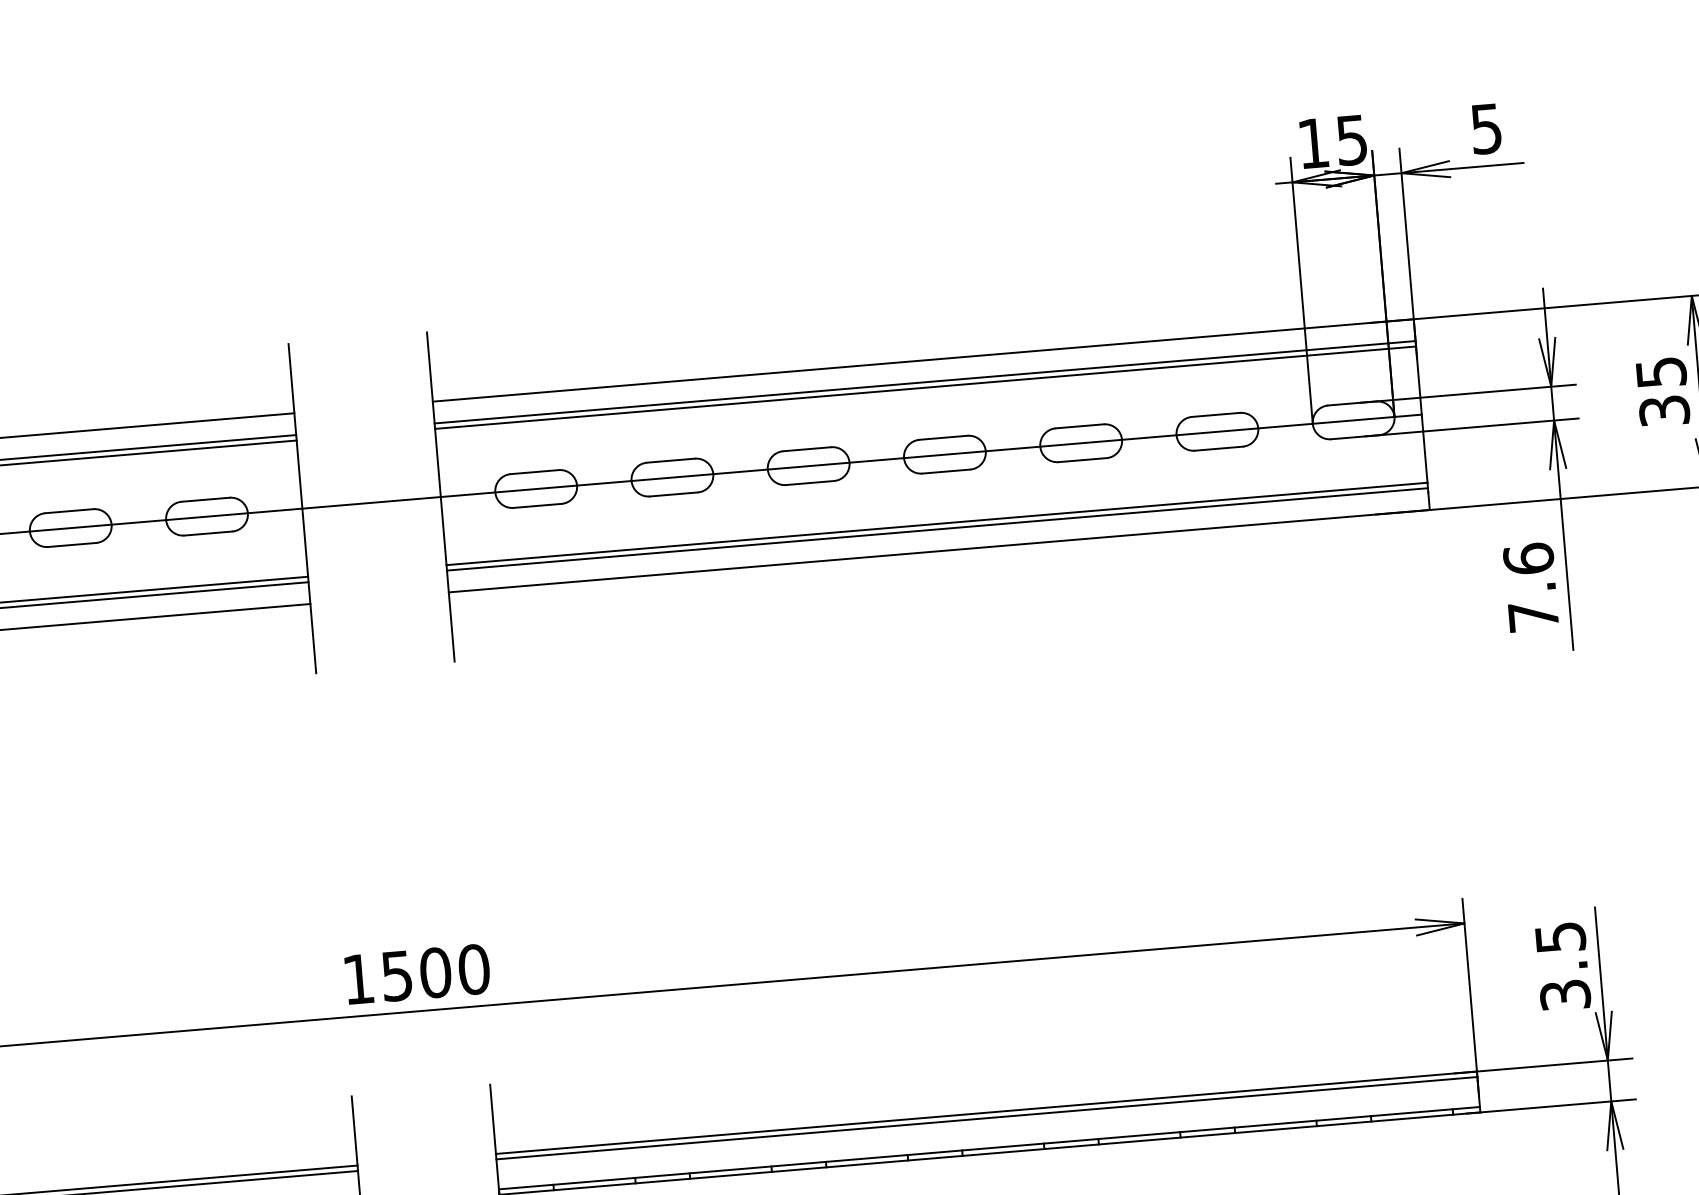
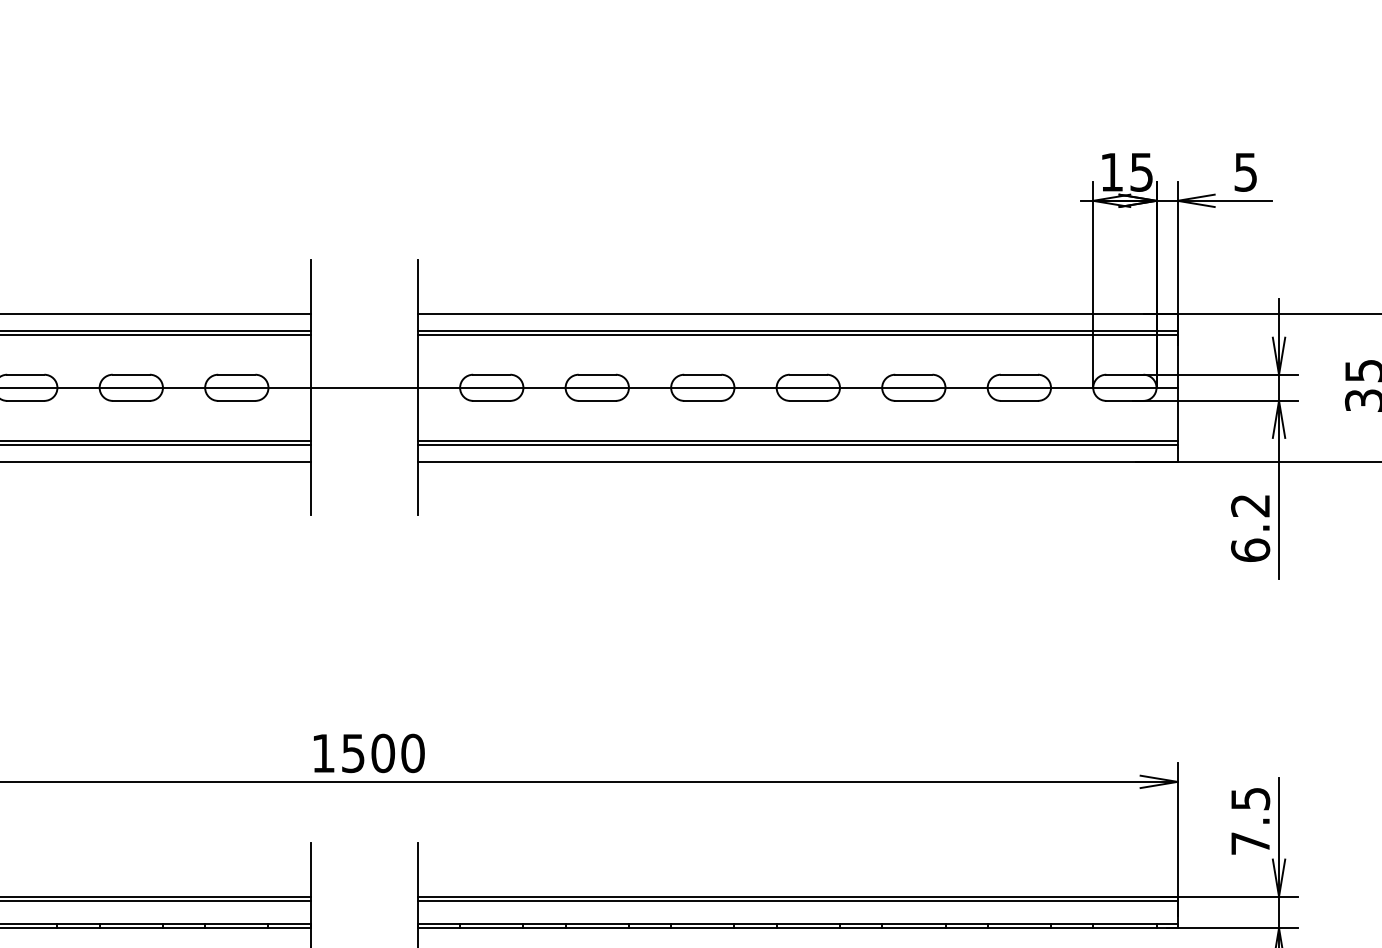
text: (1530, 587) -> (1250, 527), 7.6 -> 6.2
text: (1565, 995) -> (1250, 843), 3.5 -> 7.5

